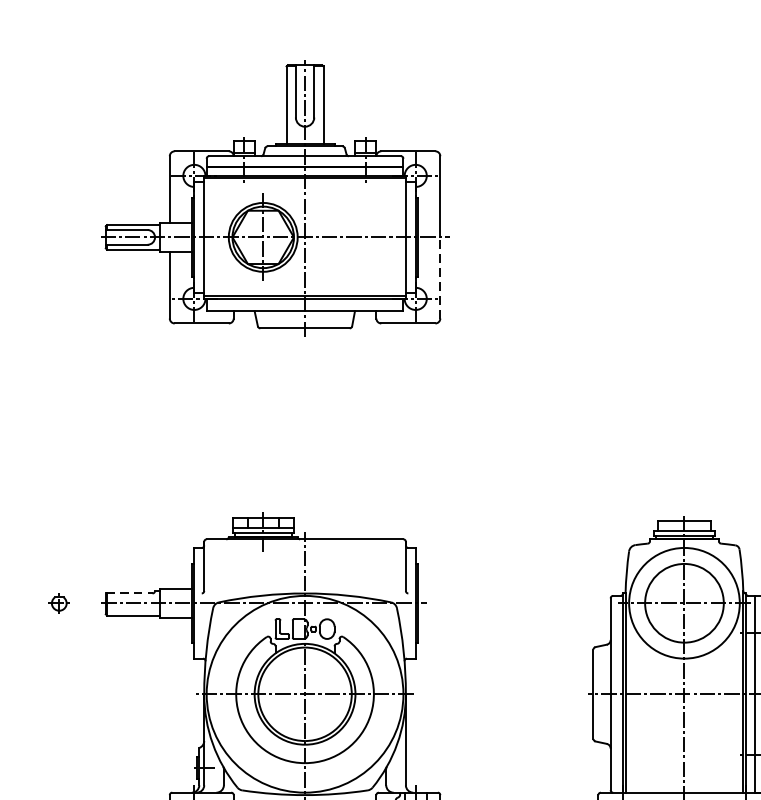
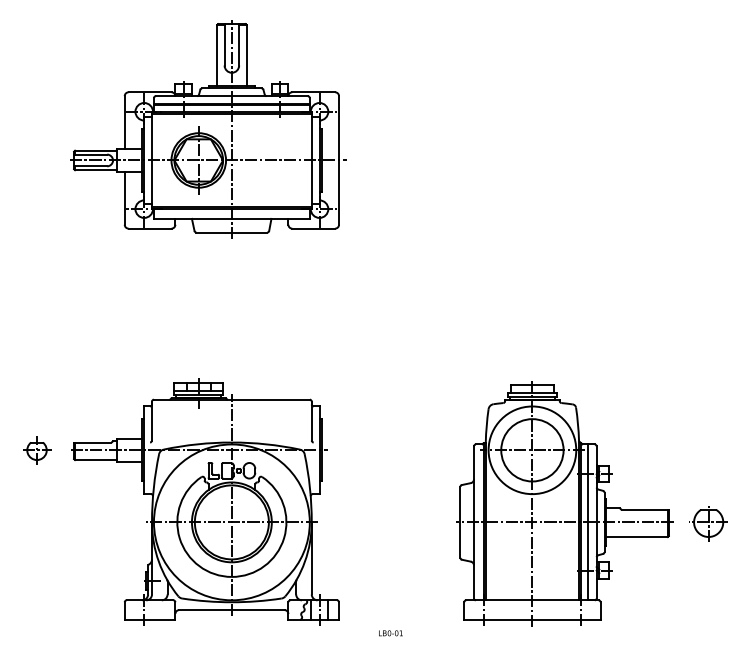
line: (440, 277) -> (339, 192), dashed -> solid
line: (129, 593) -> (92, 442), dashed -> solid
part: (59, 603) -> (37, 450), size x1.67

